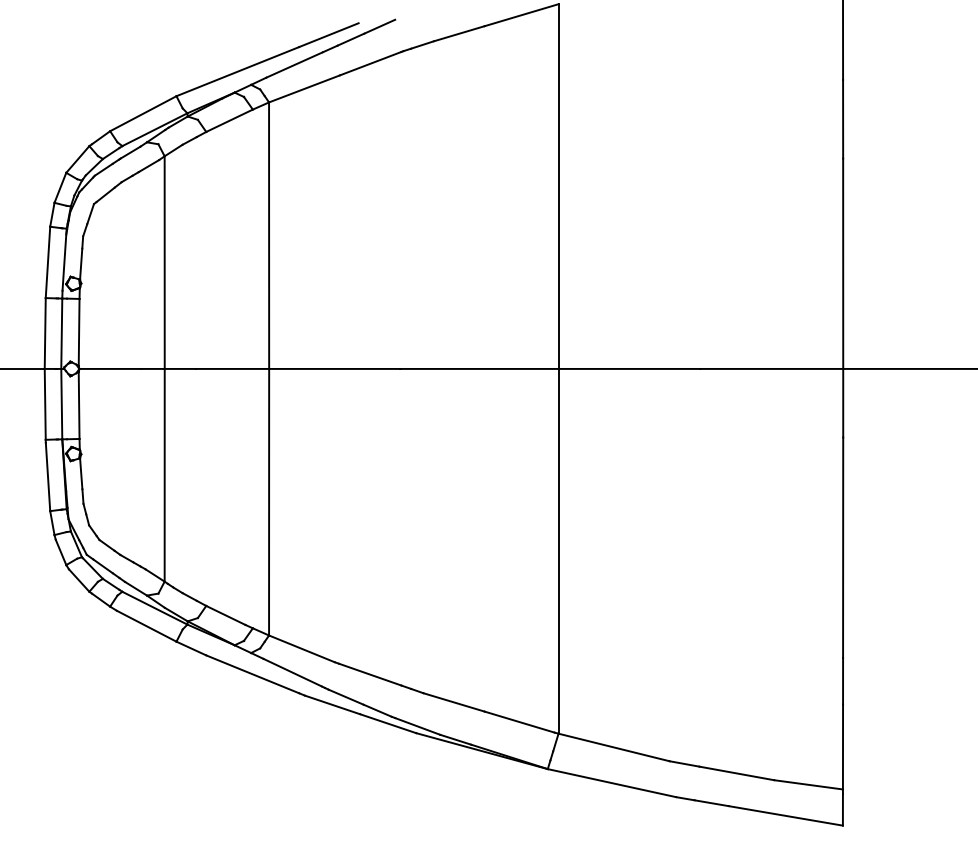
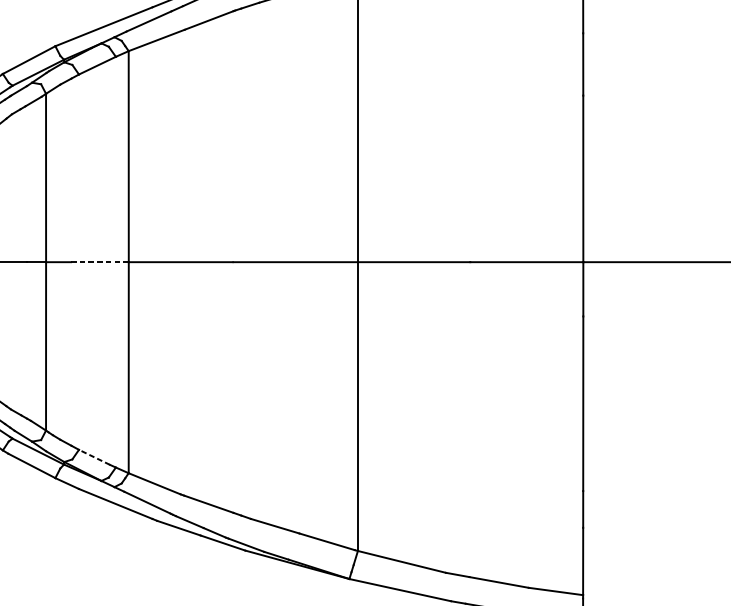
line: (232, 368) -> (99, 261), solid -> dashed
line: (225, 615) -> (94, 457), solid -> dashed

